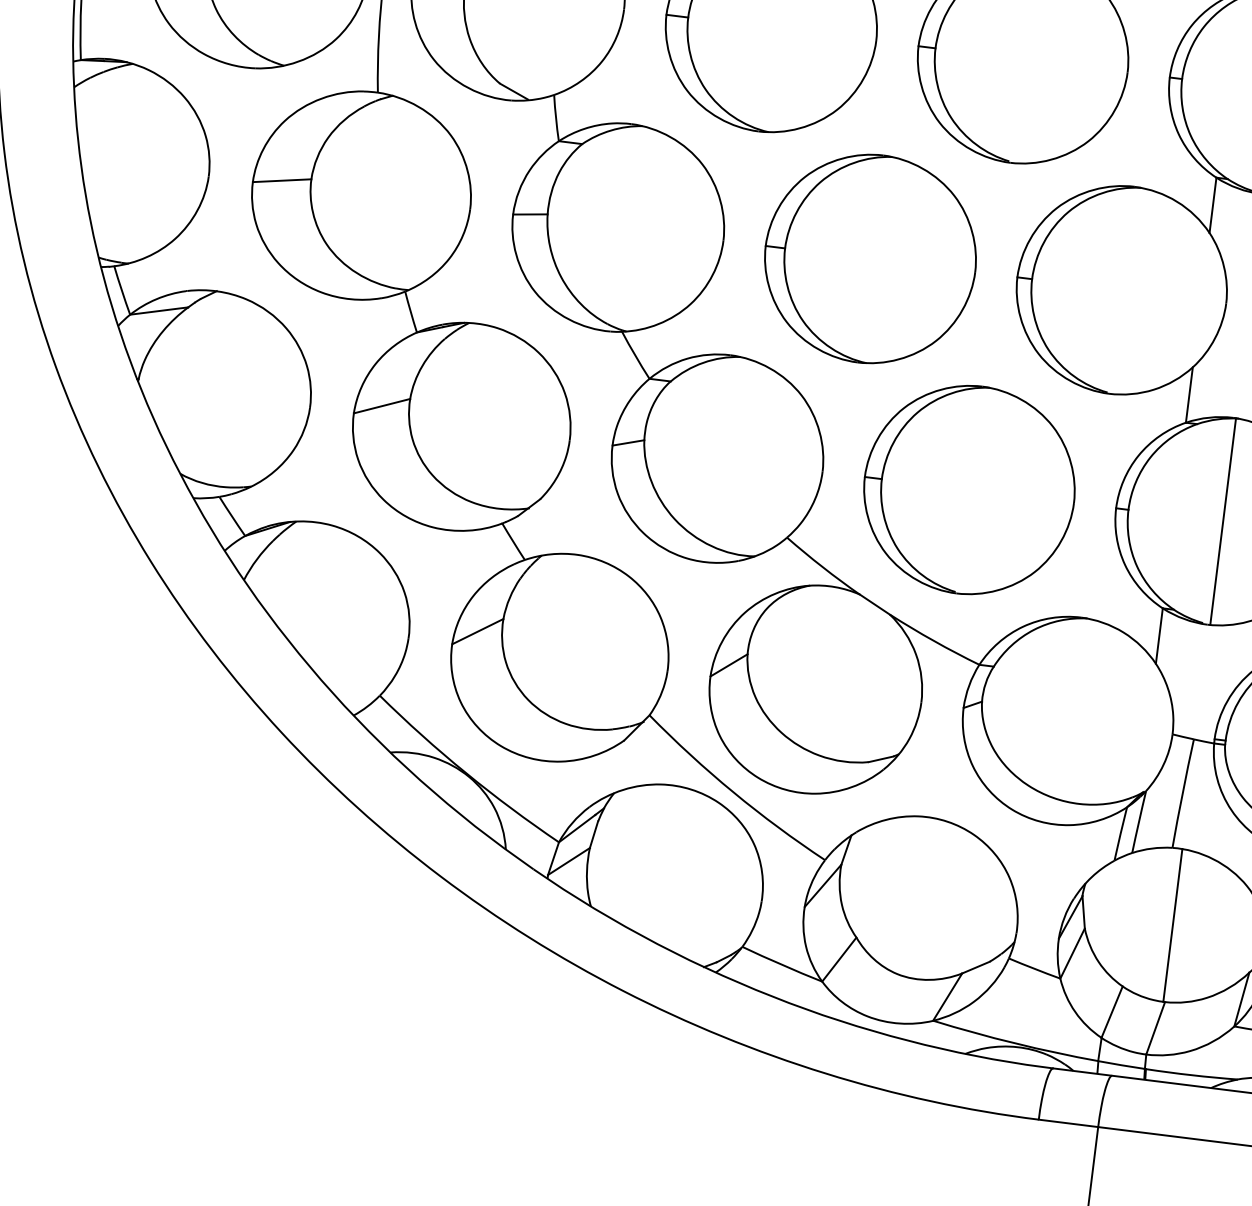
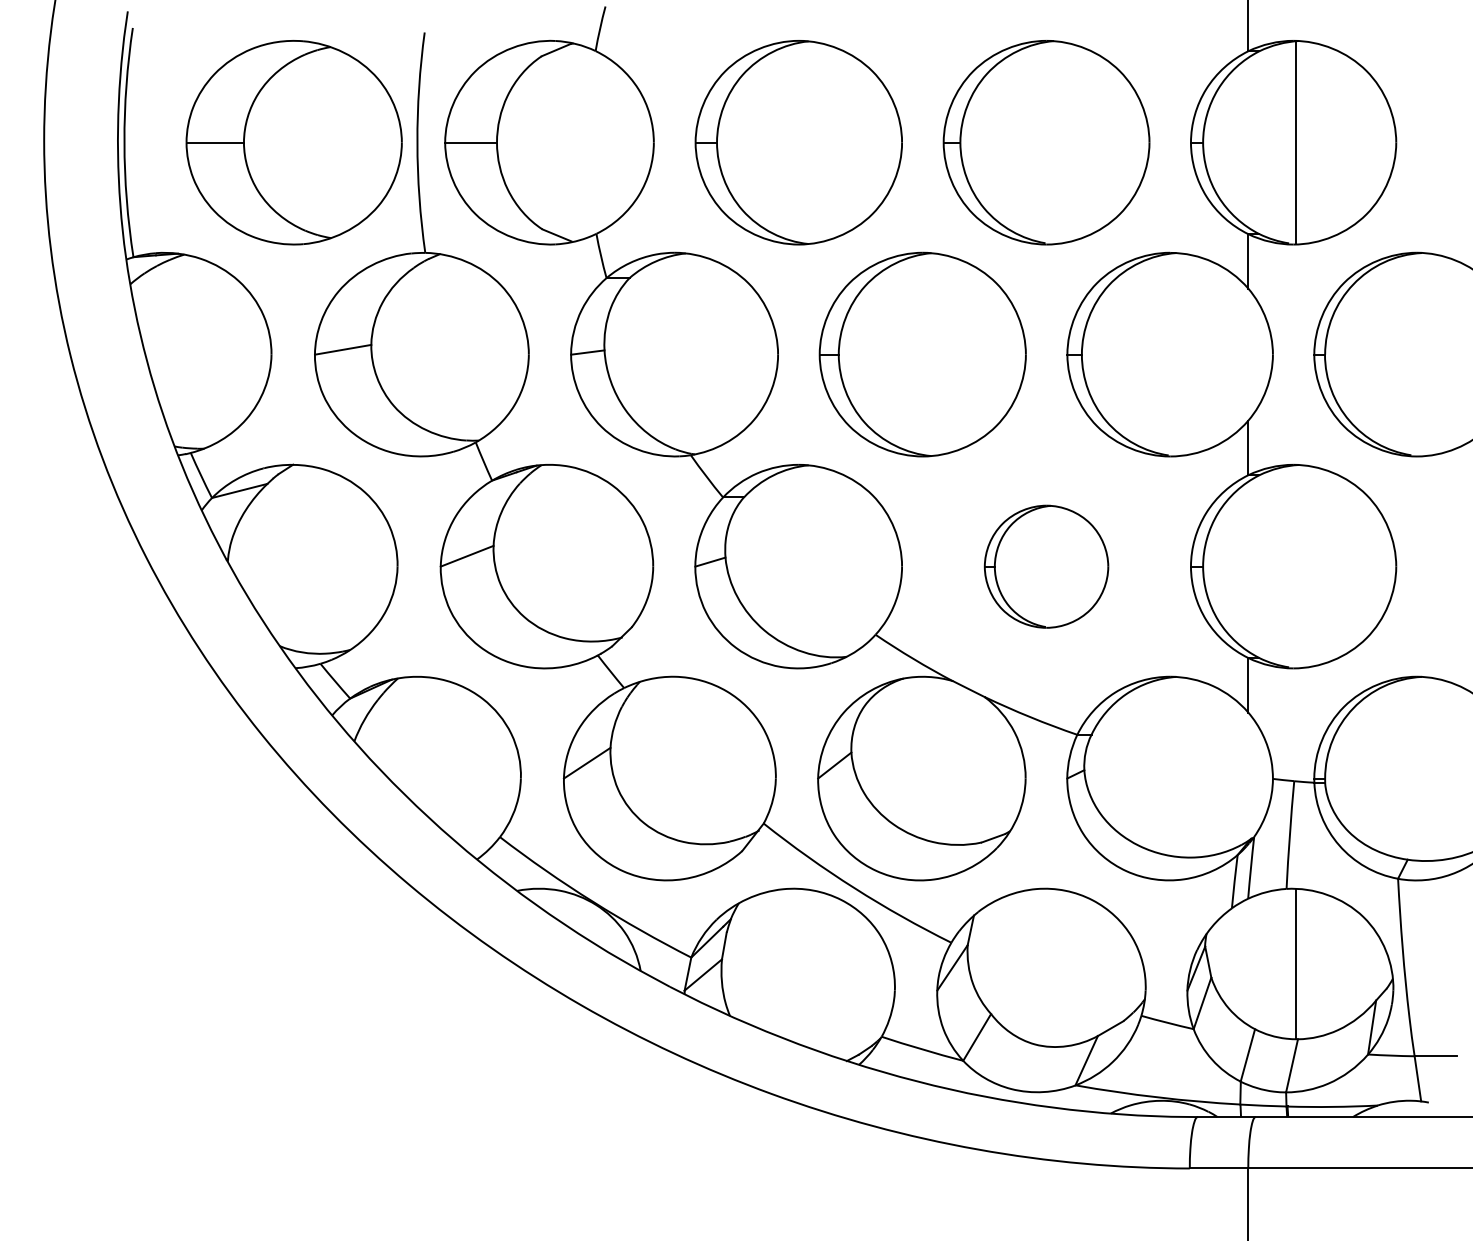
part: (969, 489) -> (1046, 566), size x0.6
line: (1223, 521) -> (1296, 566), removed

